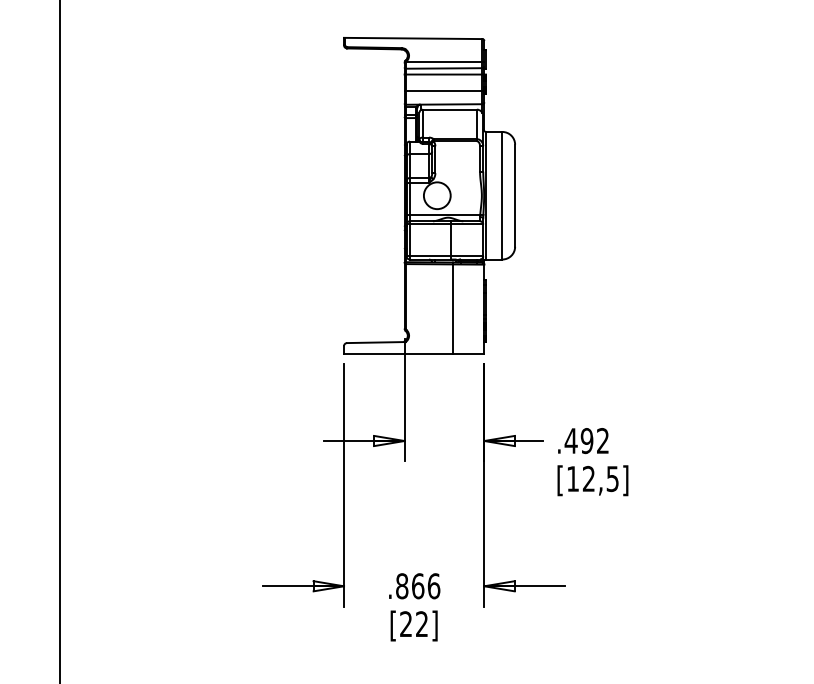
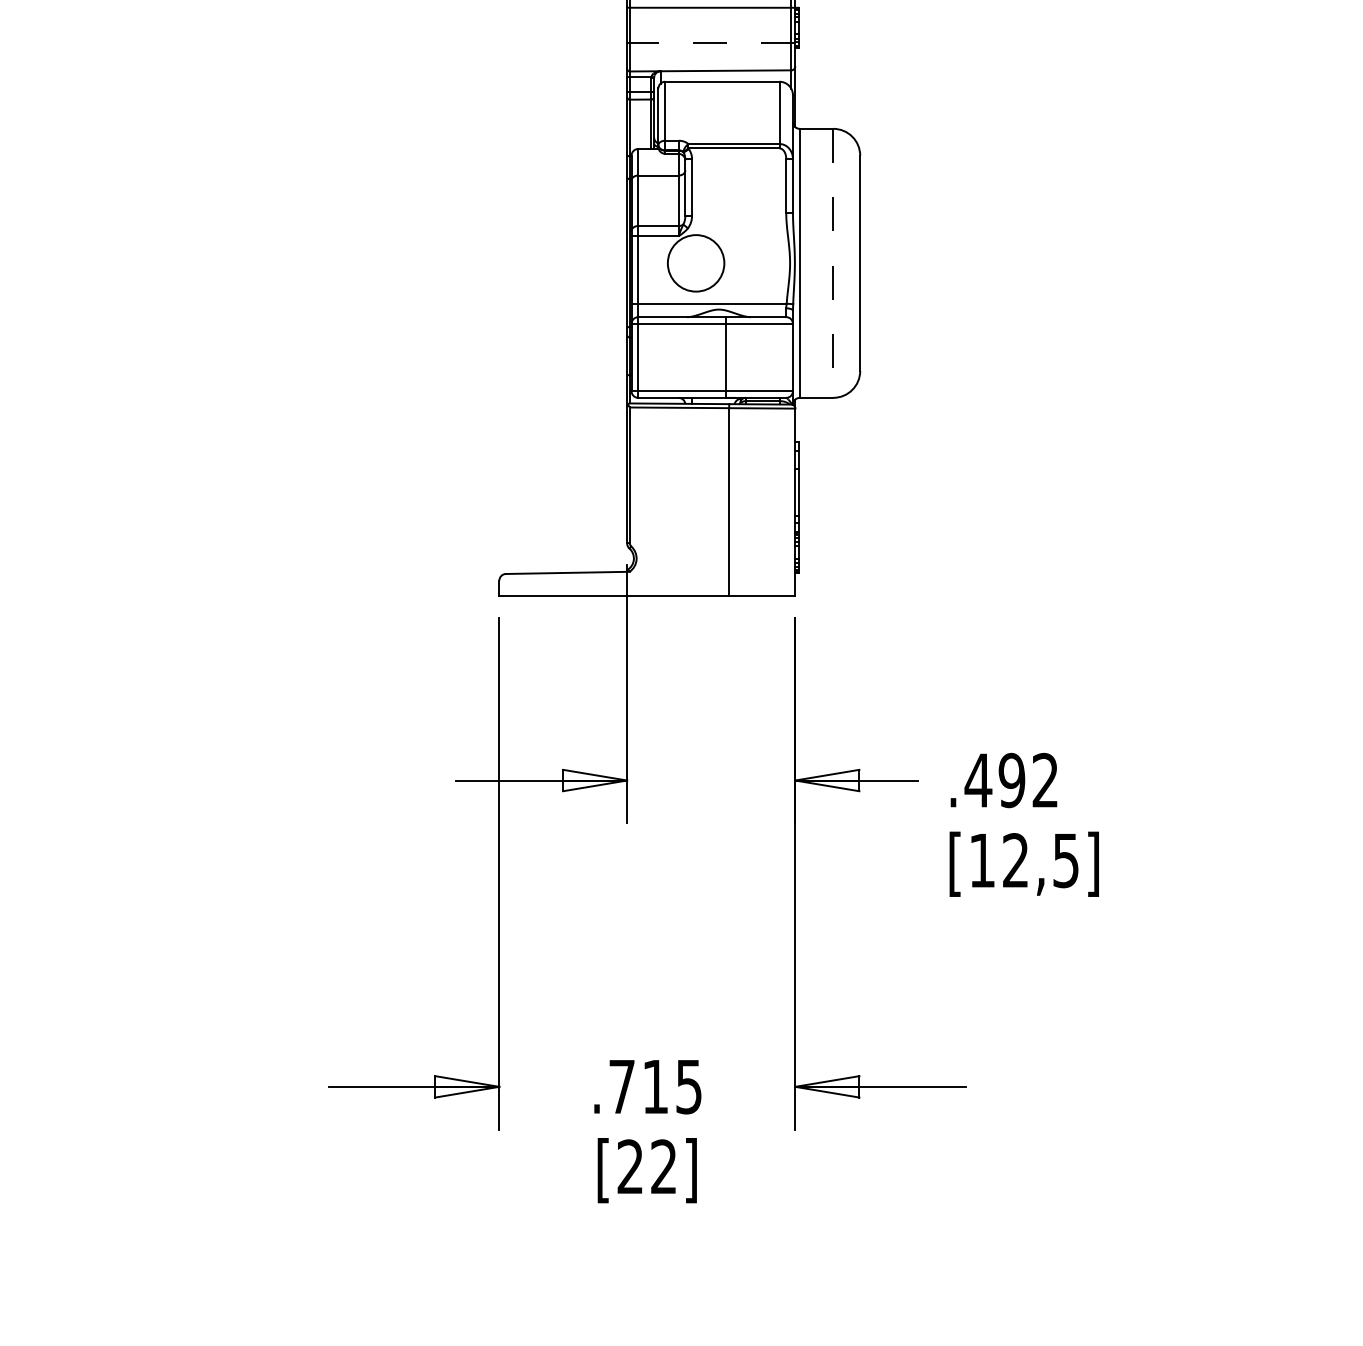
line: (444, 91) -> (711, 43), solid -> dashed
line: (502, 195) -> (833, 262), solid -> dashed
text: (418, 586) -> (656, 1087), .866 -> .715

